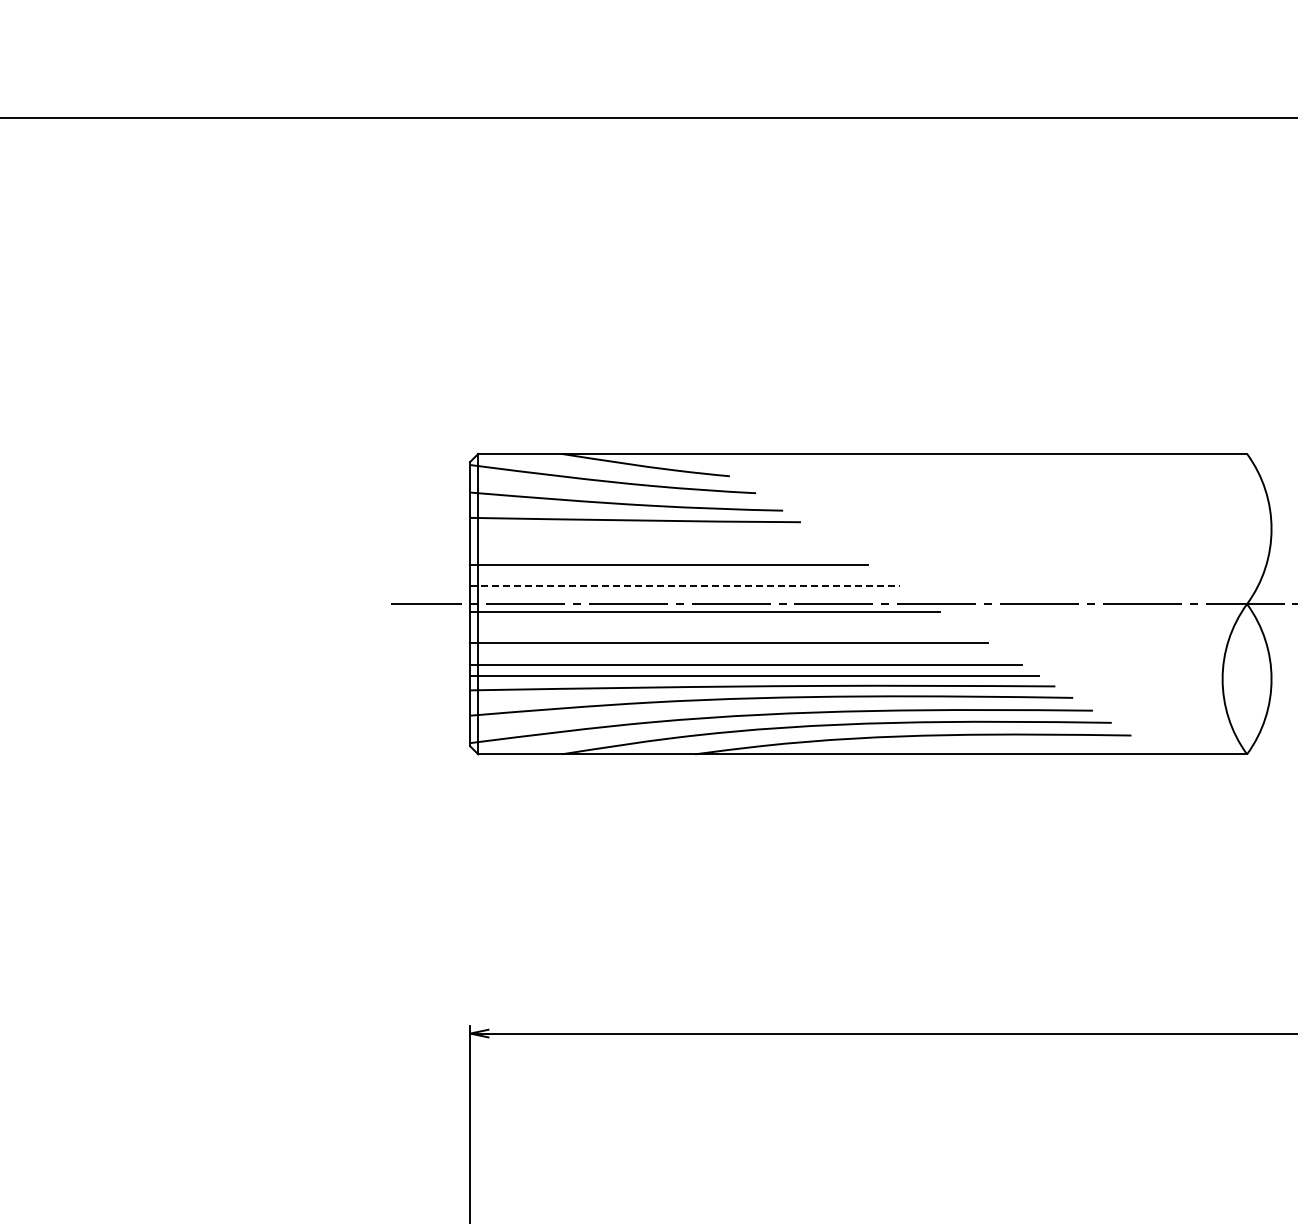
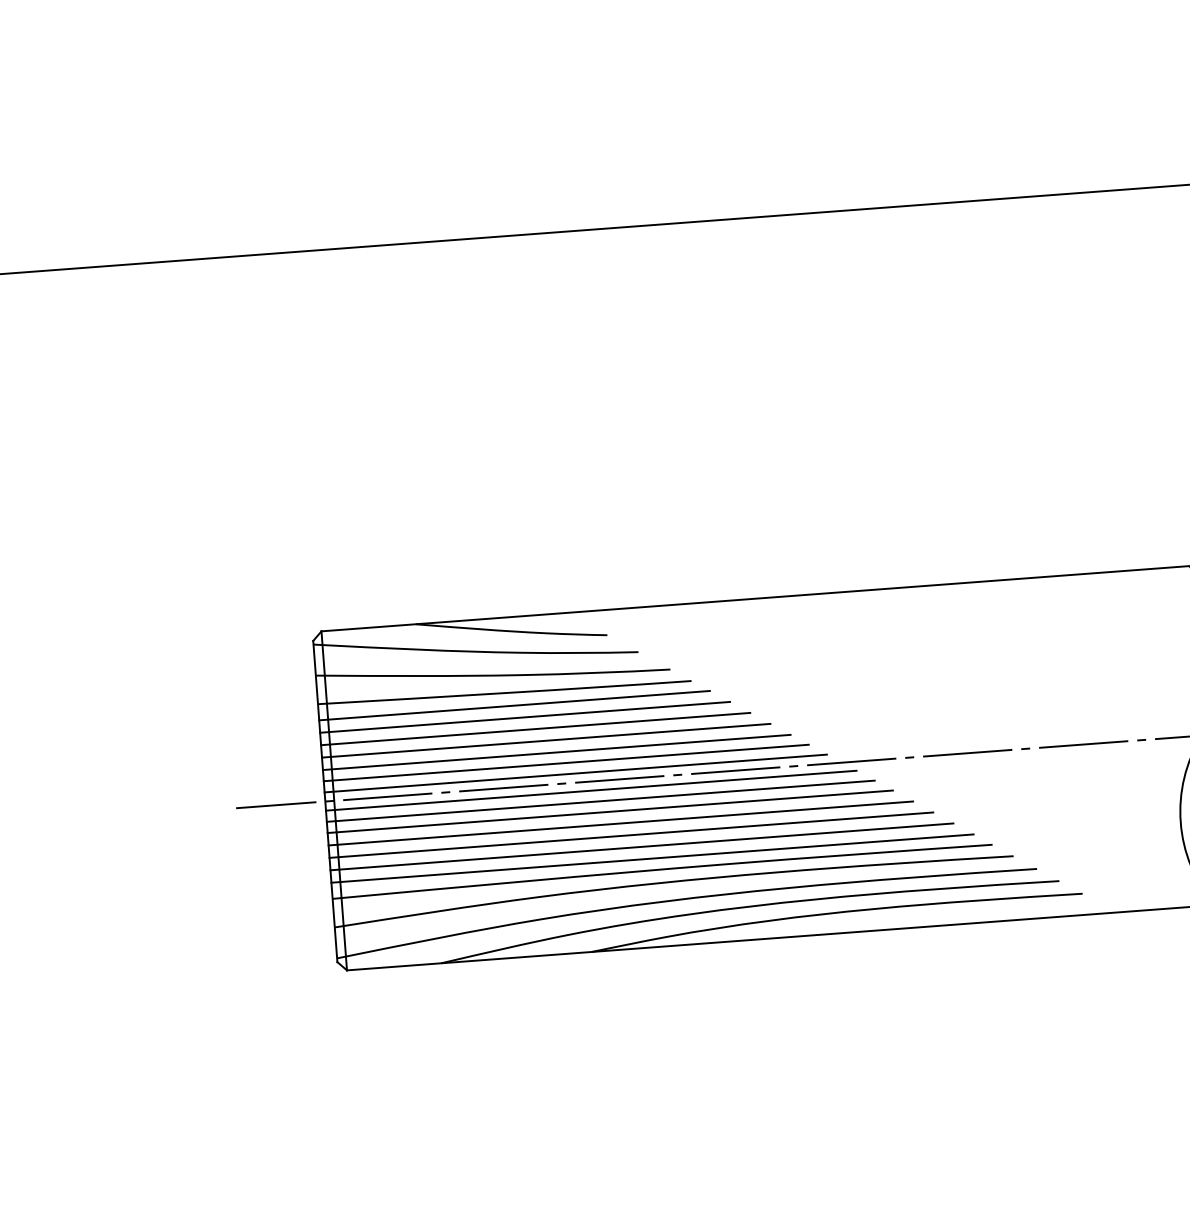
line: (643, 532) -> (514, 705), added
line: (651, 543) -> (524, 717), added
line: (660, 554) -> (535, 729), added
line: (677, 576) -> (556, 752), added
line: (685, 586) -> (566, 763), dashed -> solid
line: (692, 596) -> (575, 774), added
line: (712, 622) -> (600, 801), added
line: (720, 632) -> (610, 812), added
line: (737, 654) -> (631, 835), added

